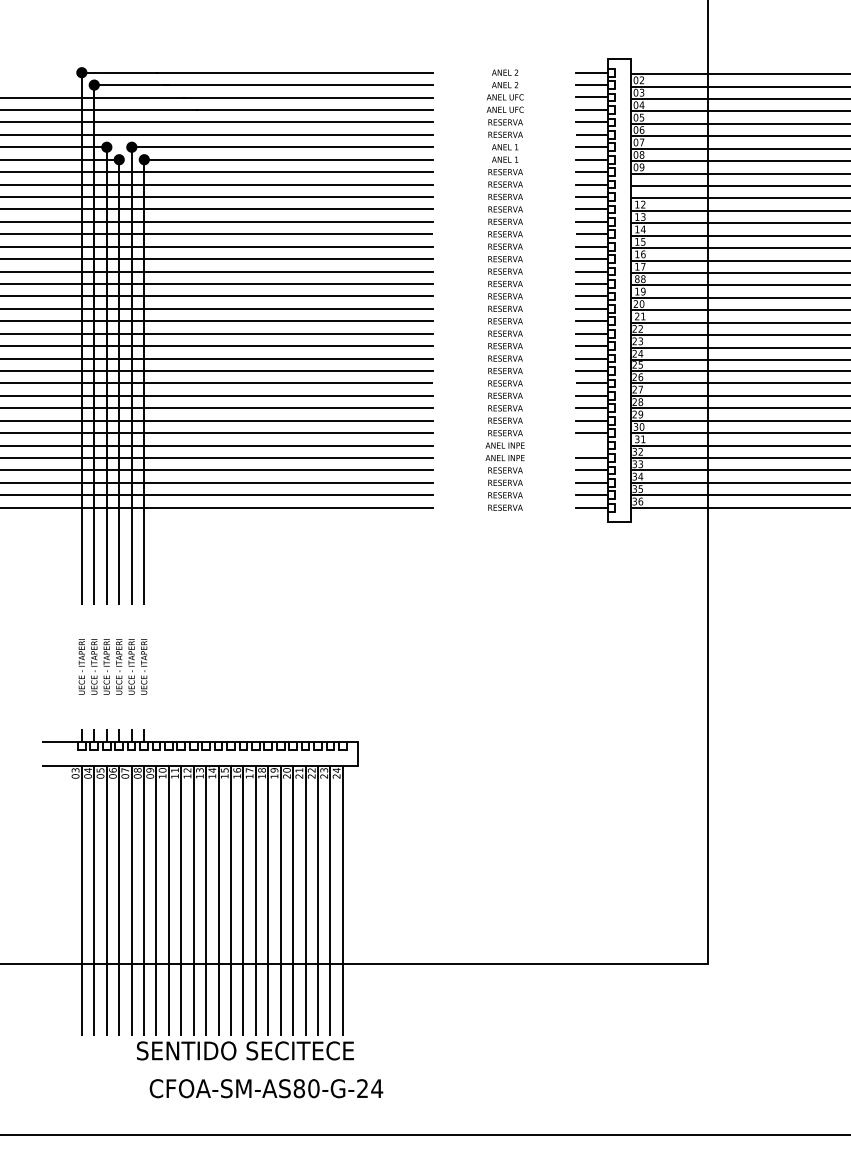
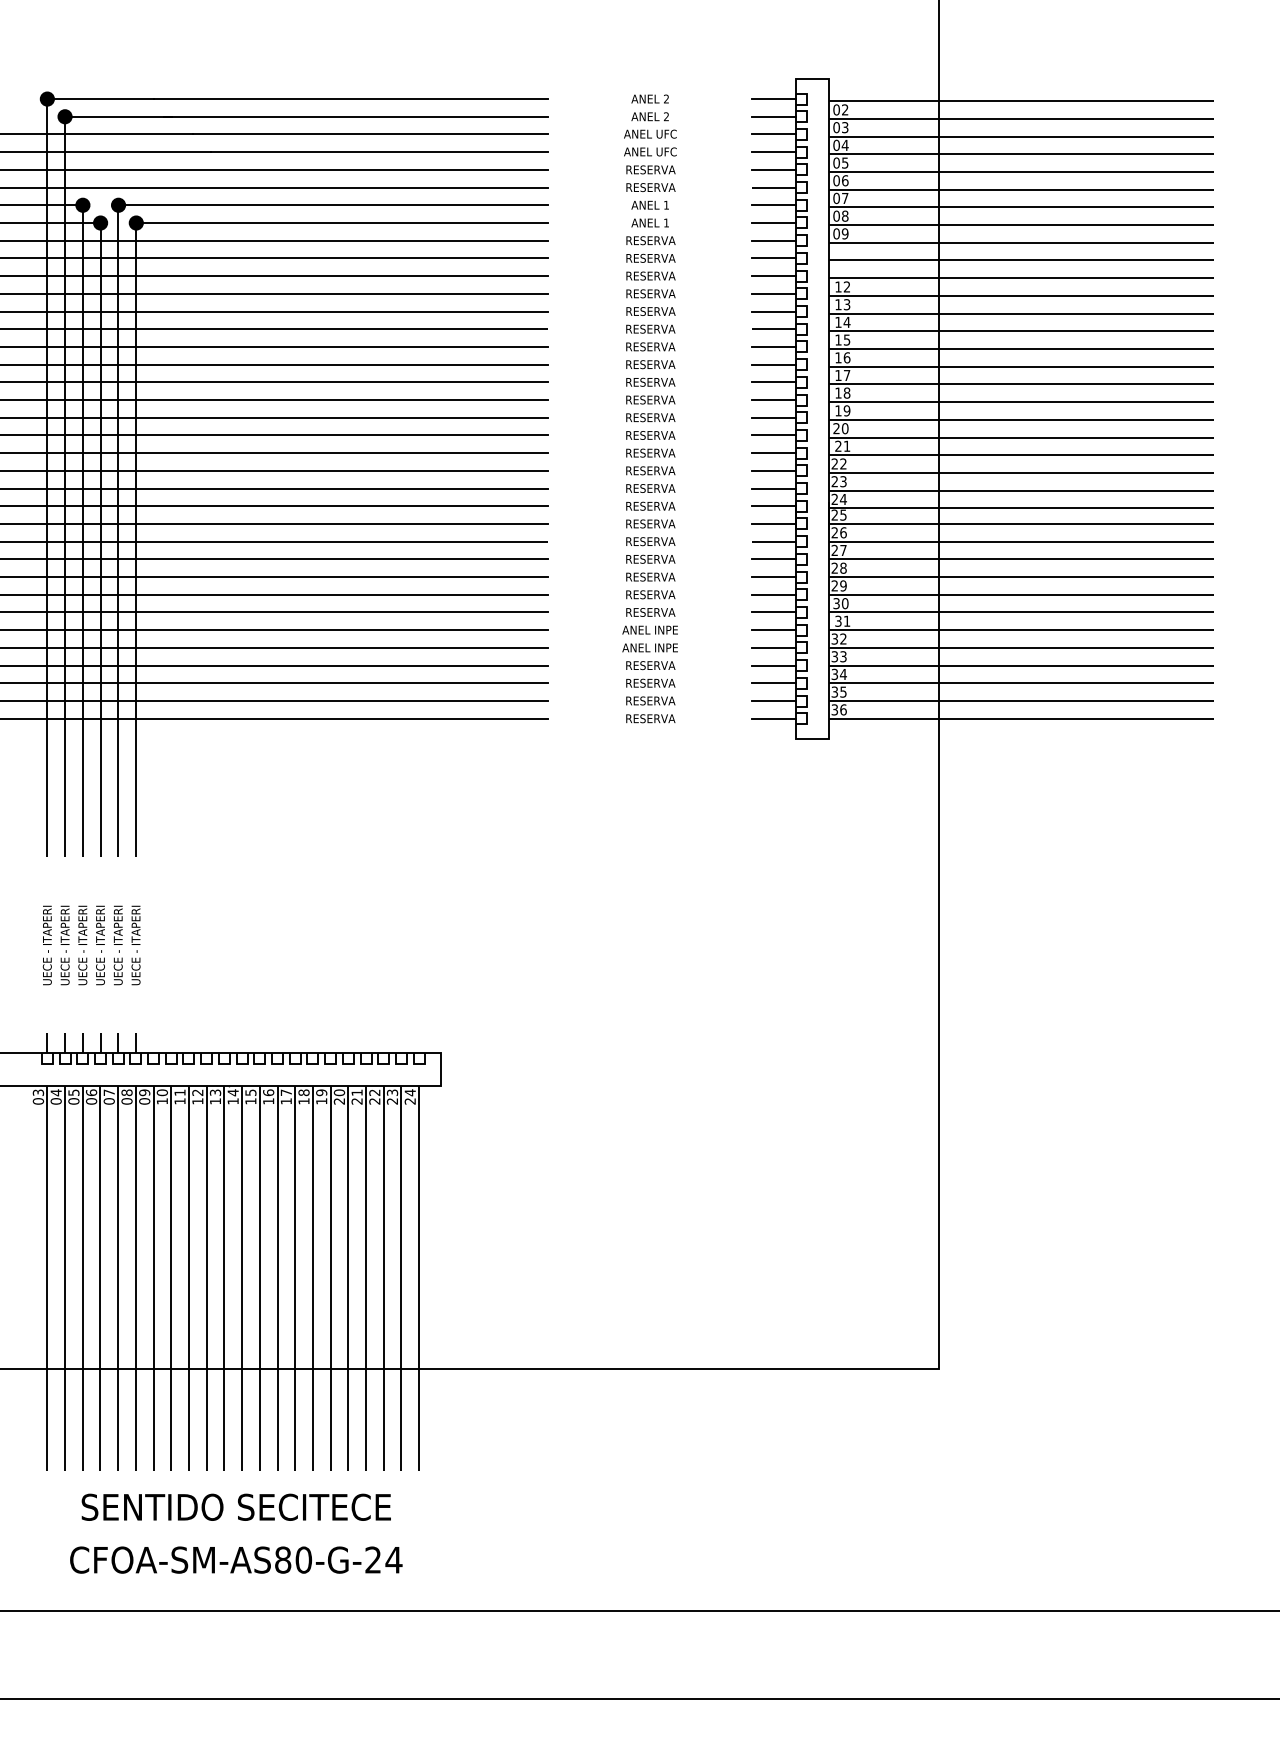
text: (637, 278) -> (838, 392), 88 -> 18
line: (591, 445) -> (773, 630), added
text: (244, 1050) -> (235, 1506), moved
text: (266, 1088) -> (236, 1559), moved

